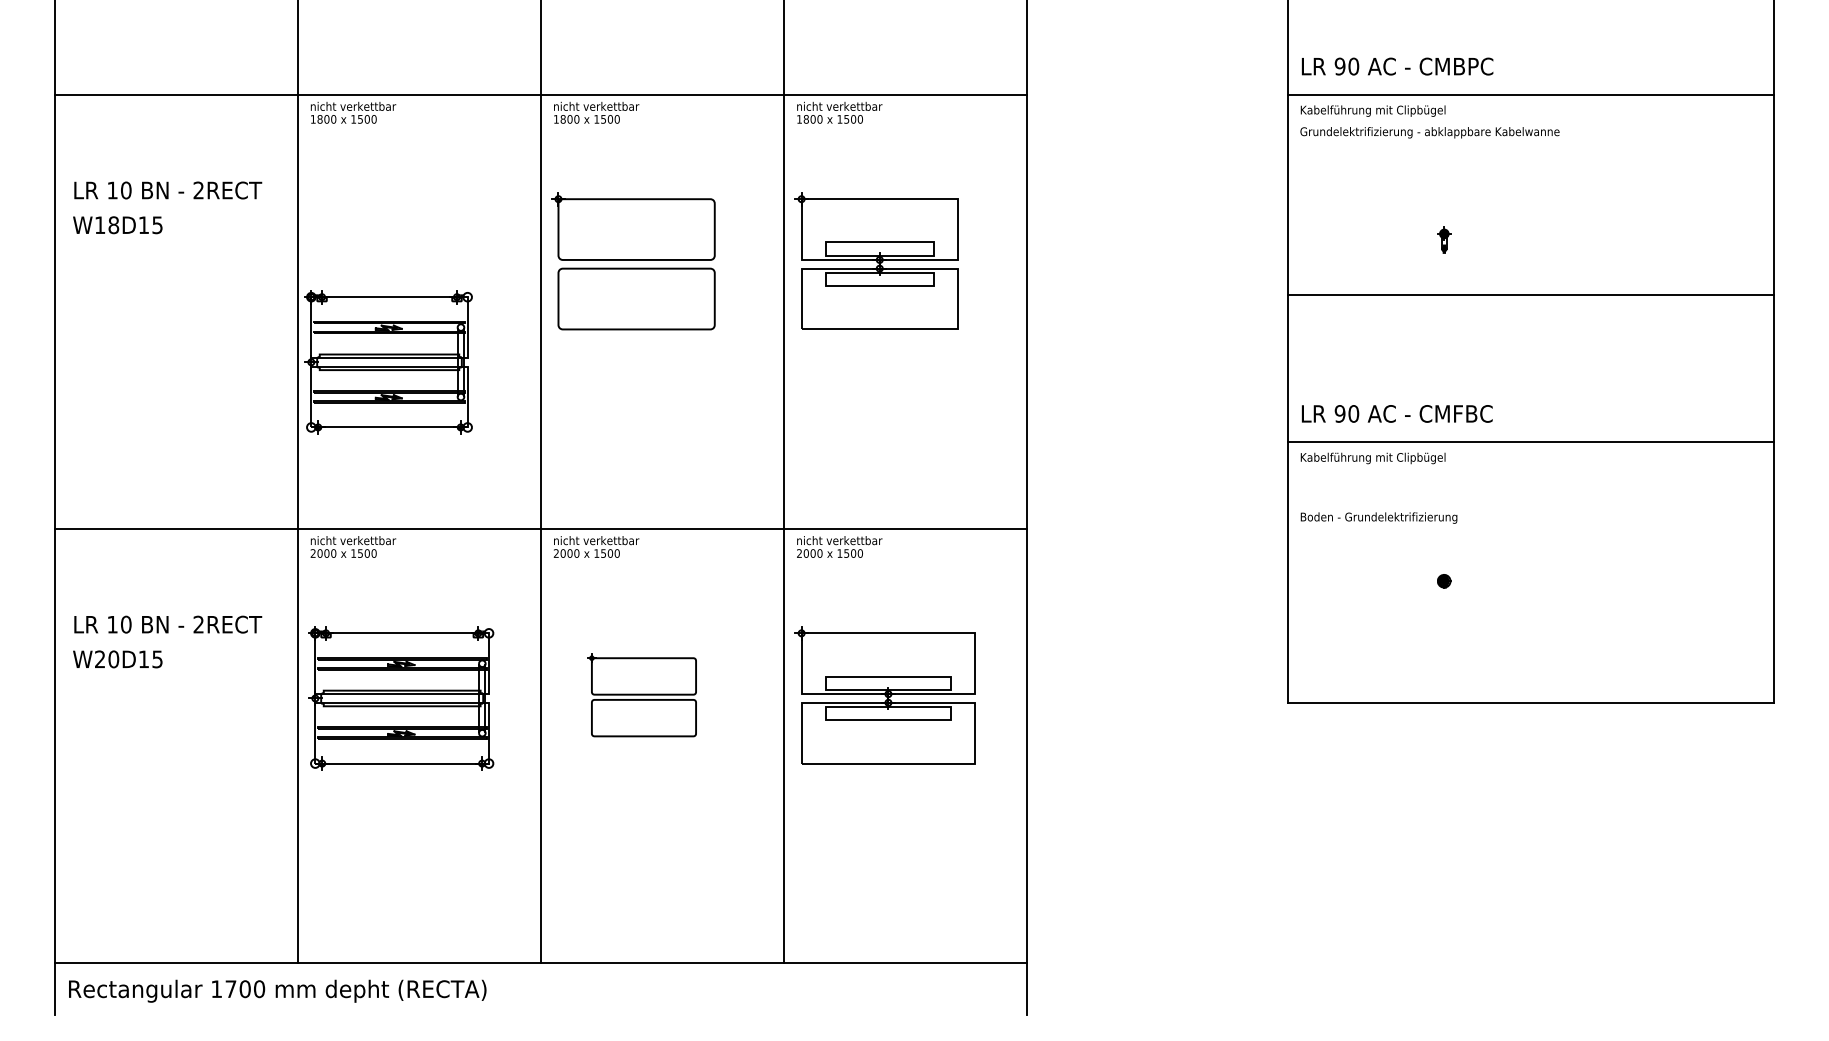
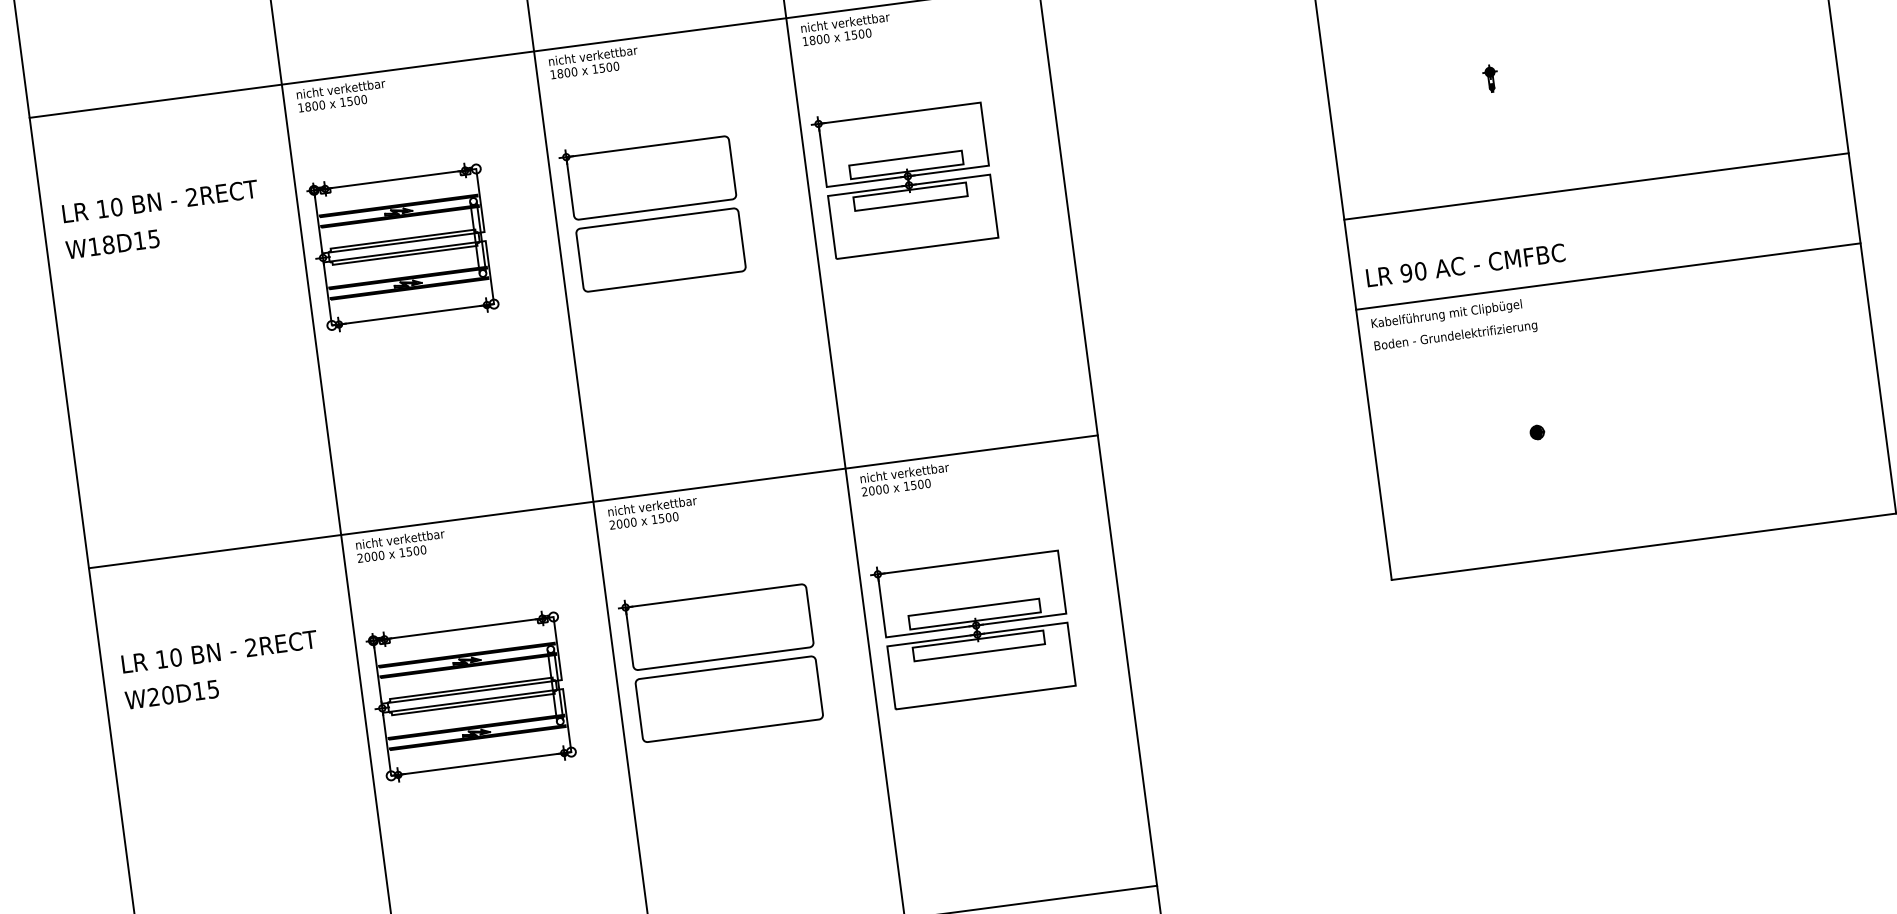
line: (1530, 295) -> (1595, 186), moved
part: (388, 362) -> (403, 247), moved
text: (1378, 517) -> (1455, 335), moved
part: (641, 695) -> (720, 660), size x1.67

